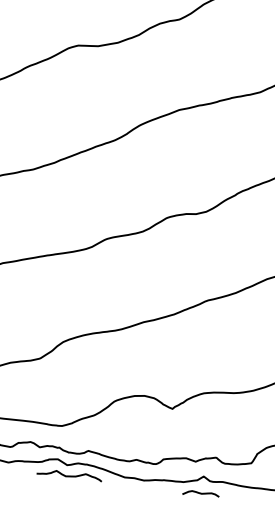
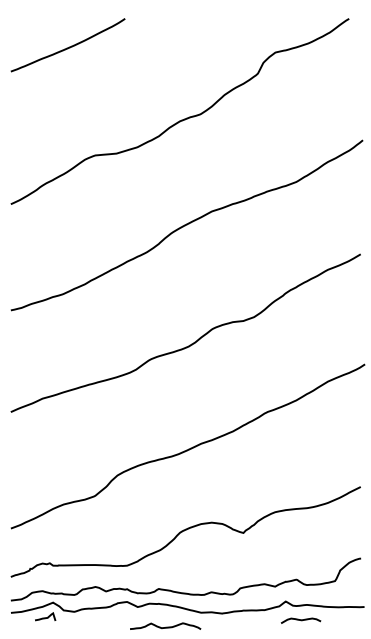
curve: (69, 475) -> (165, 626), moved
curve: (201, 493) -> (301, 620), moved

